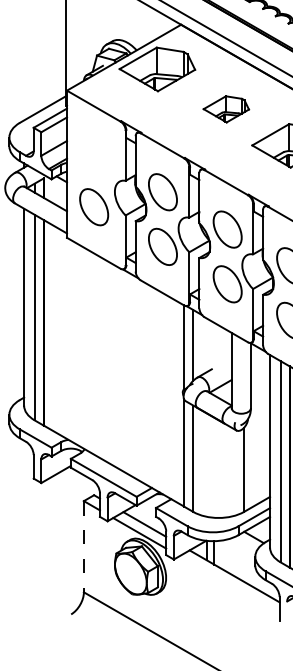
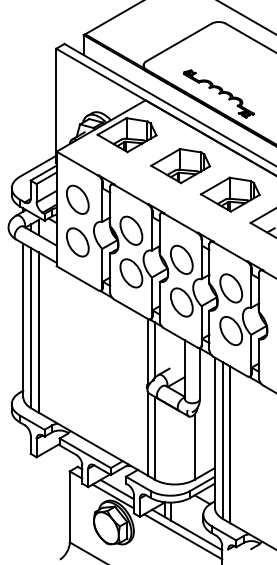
part: (225, 109) -> (180, 166), size x1.67
part: (93, 152) -> (77, 199), added
line: (83, 546) -> (69, 506), dashed -> solid
line: (229, 584) -> (183, 536), added

